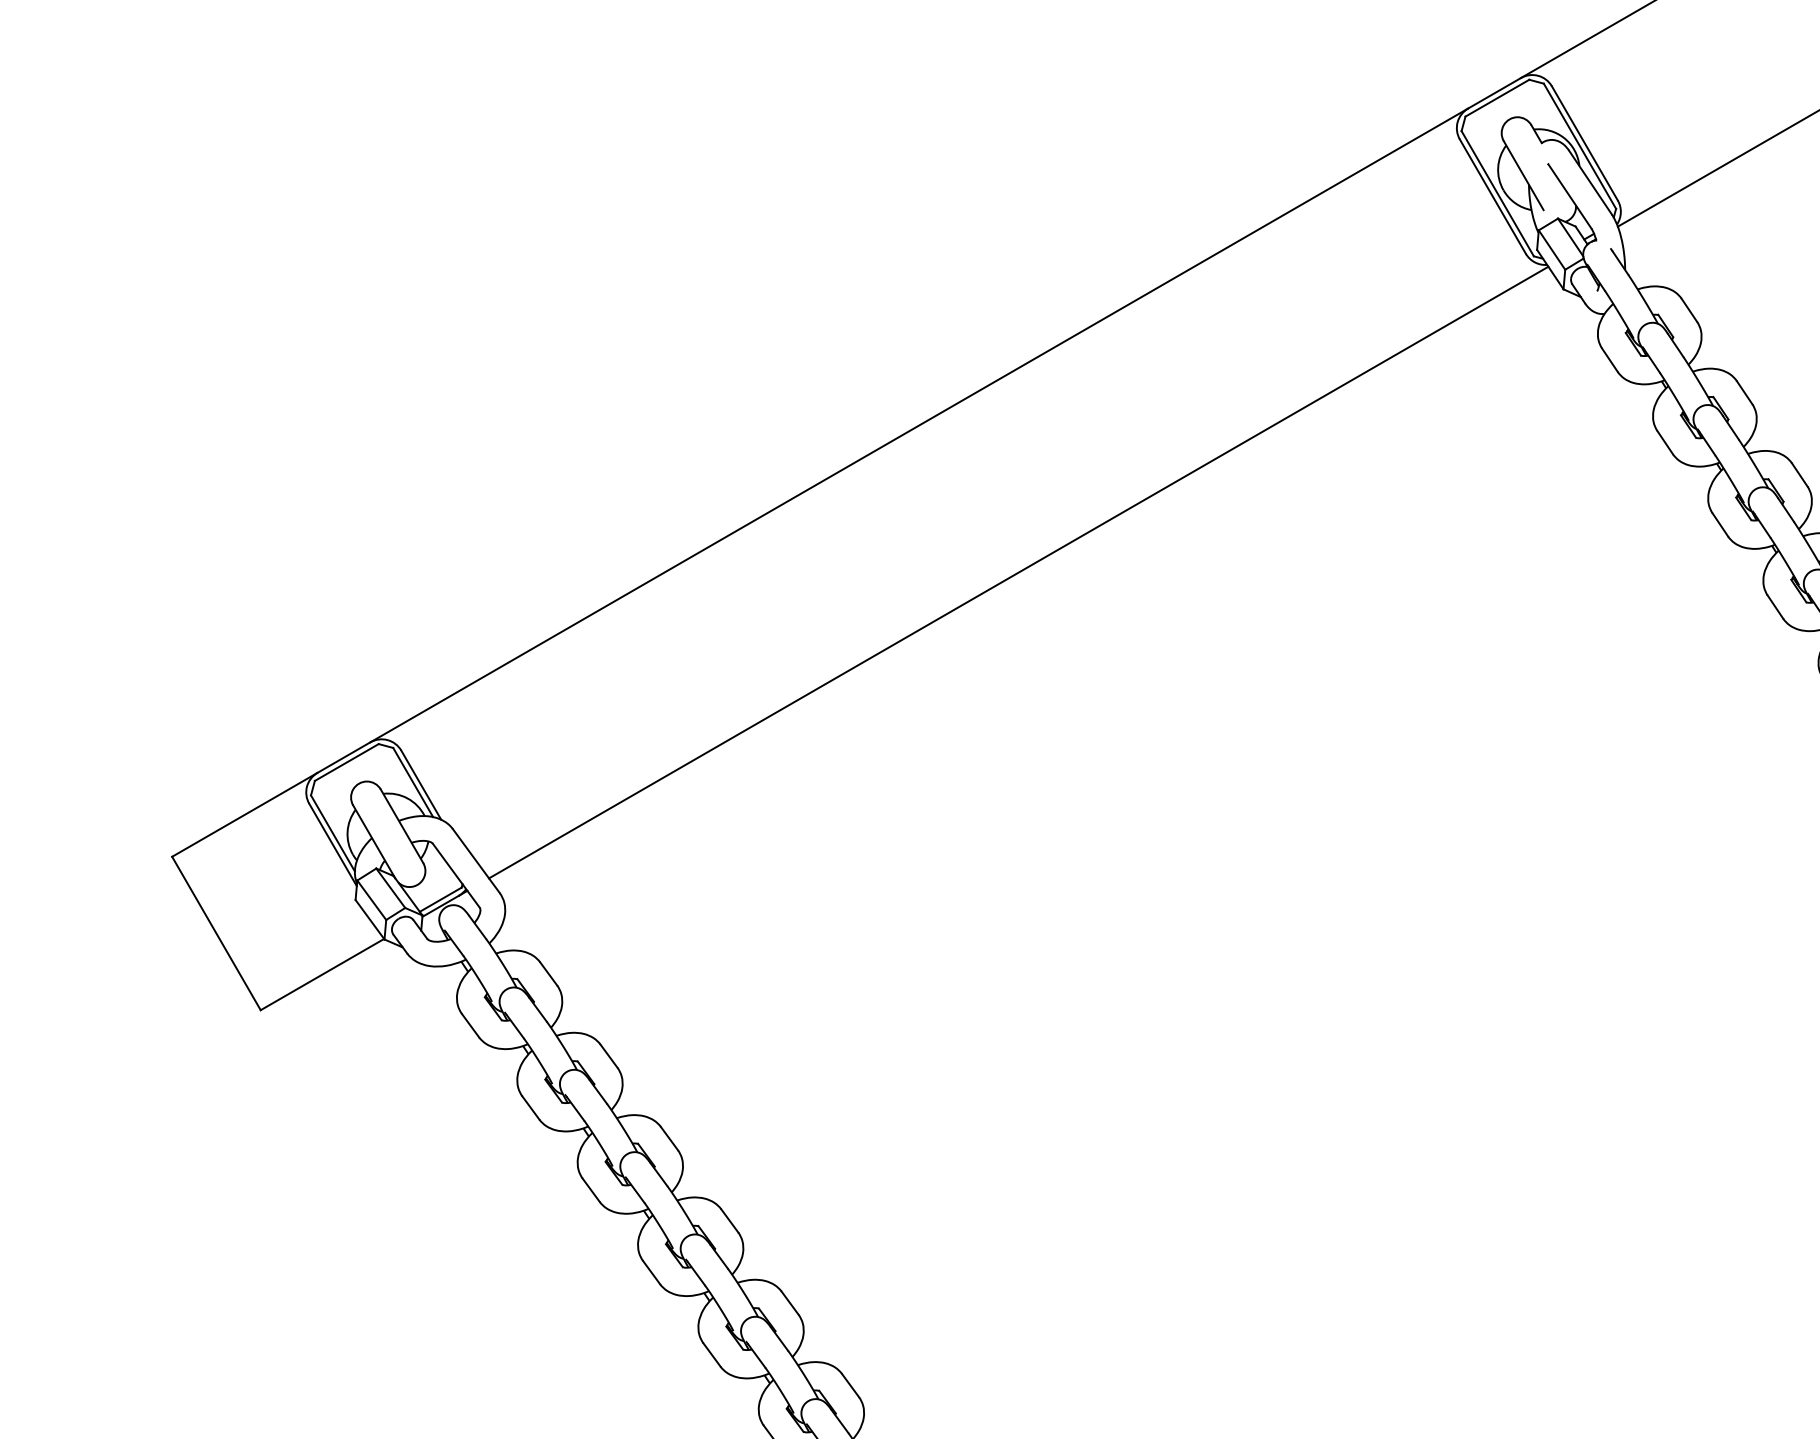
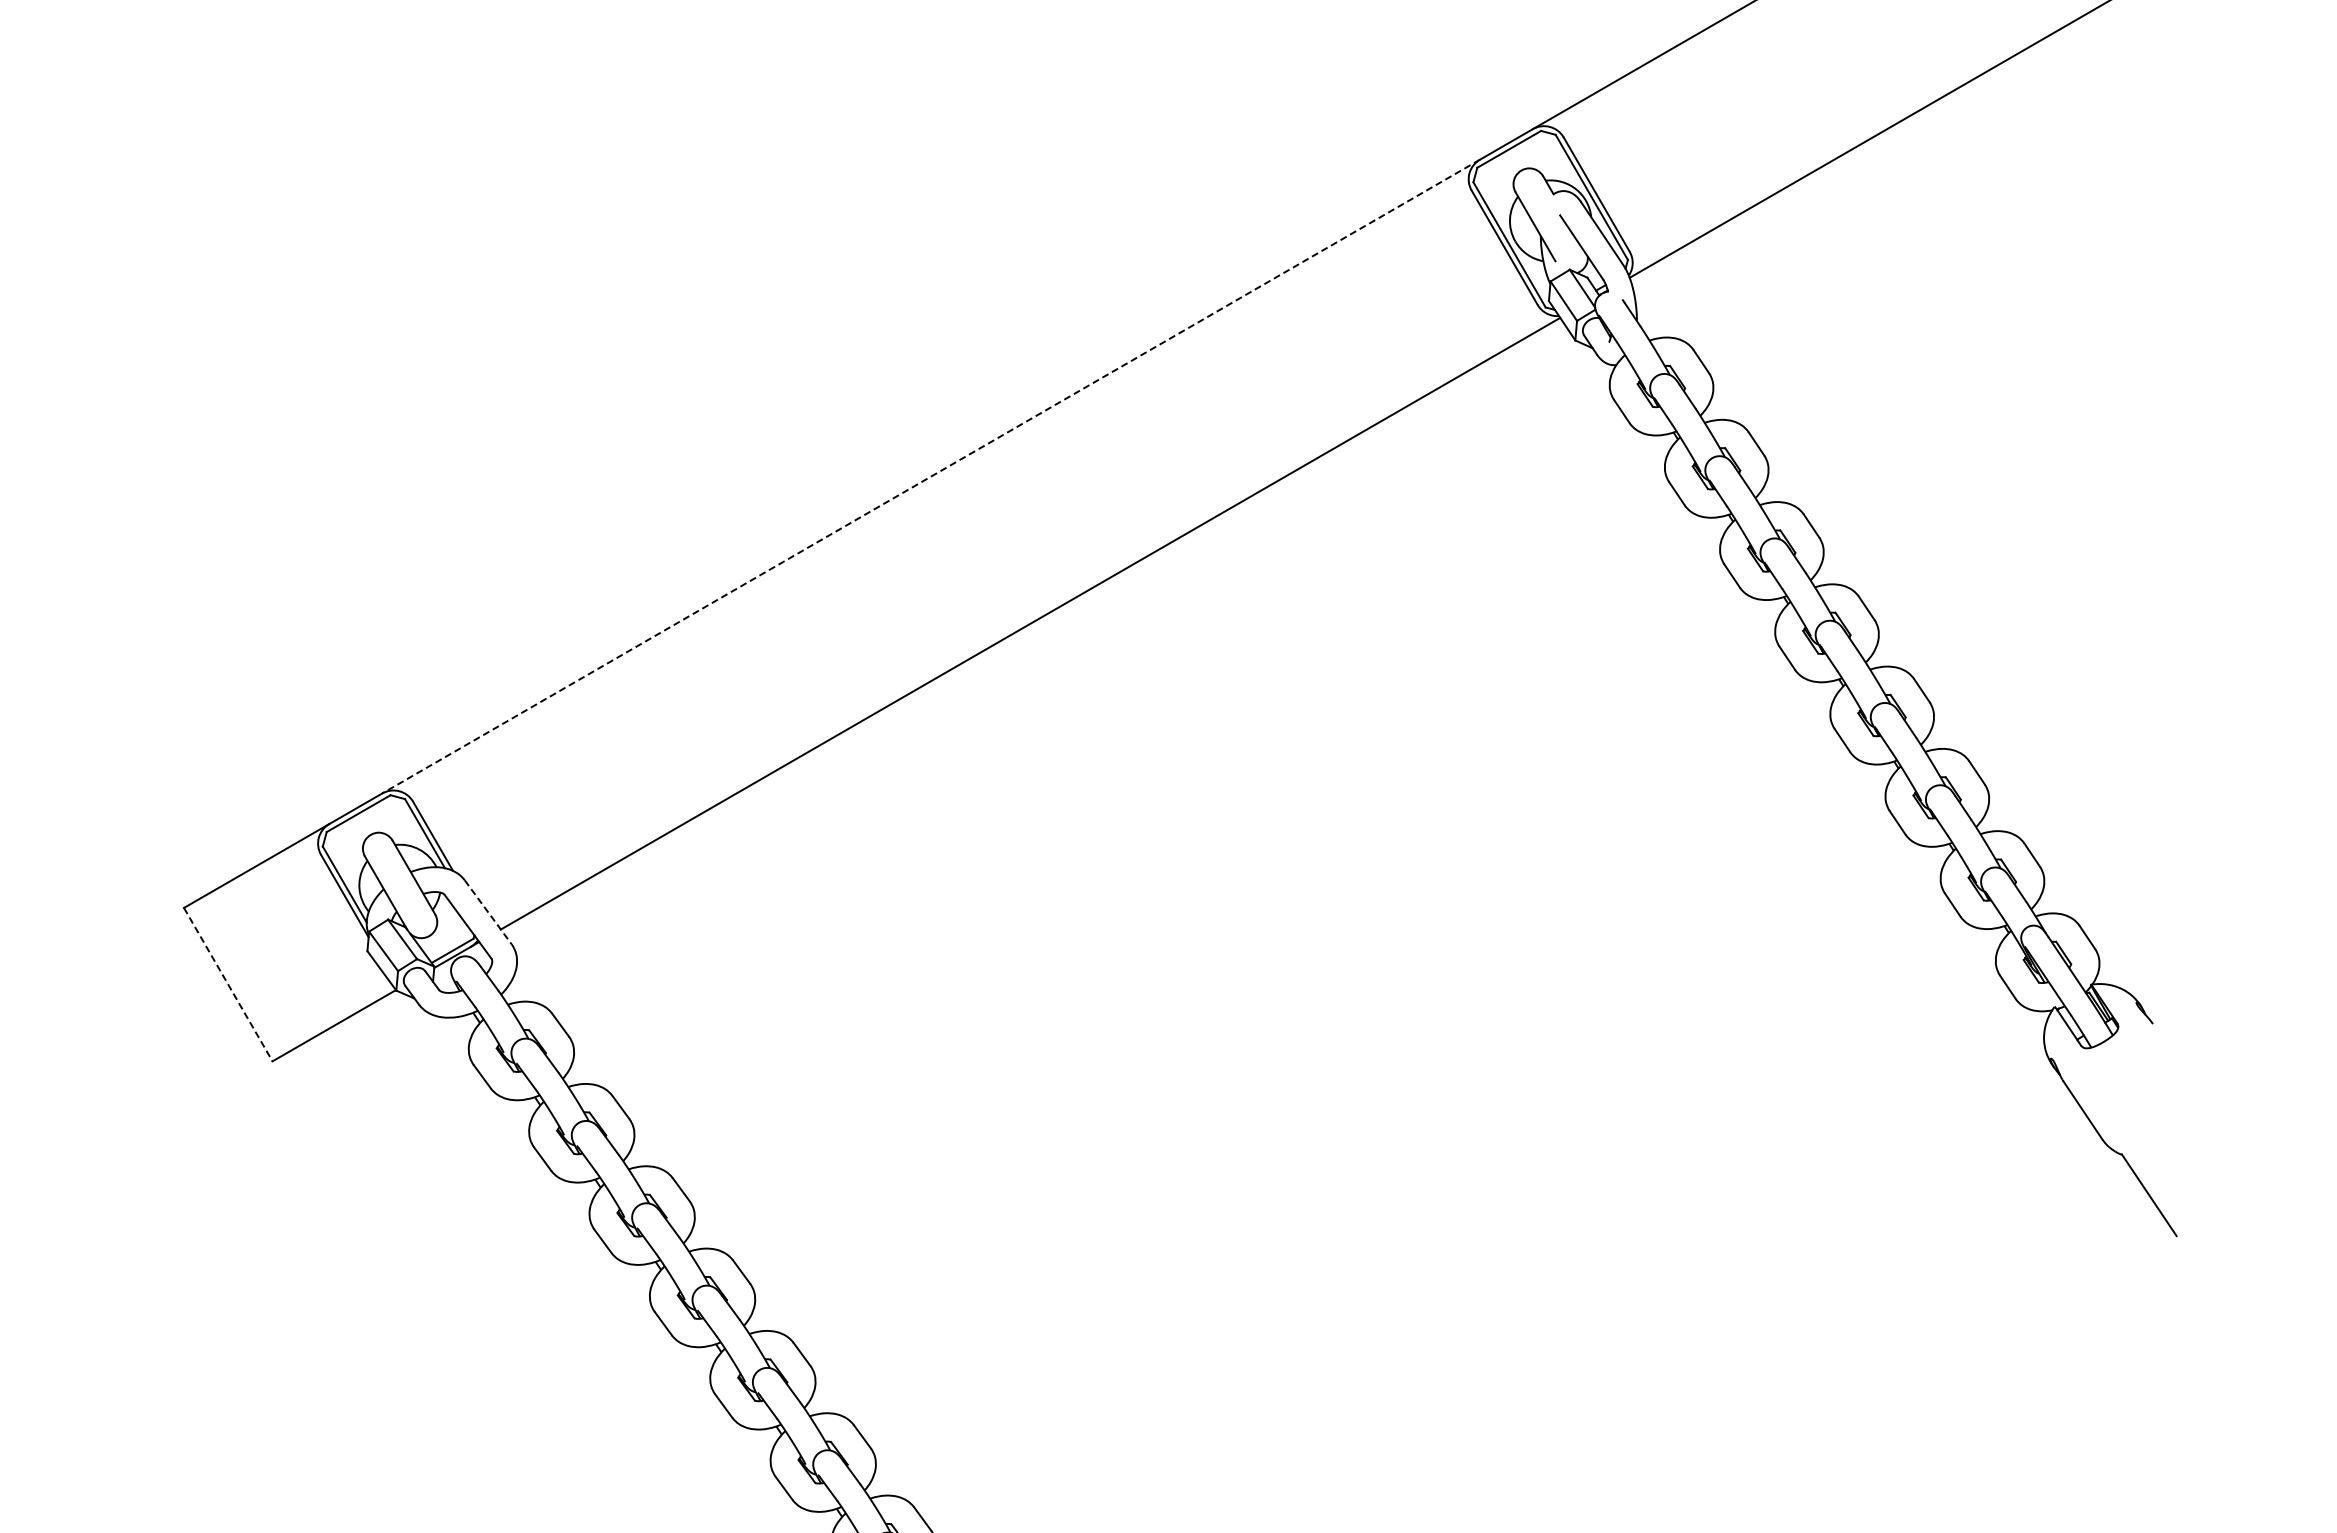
line: (919, 425) -> (931, 476), solid -> dashed
line: (476, 861) -> (488, 912), solid -> dashed
line: (216, 933) -> (228, 984), solid -> dashed

